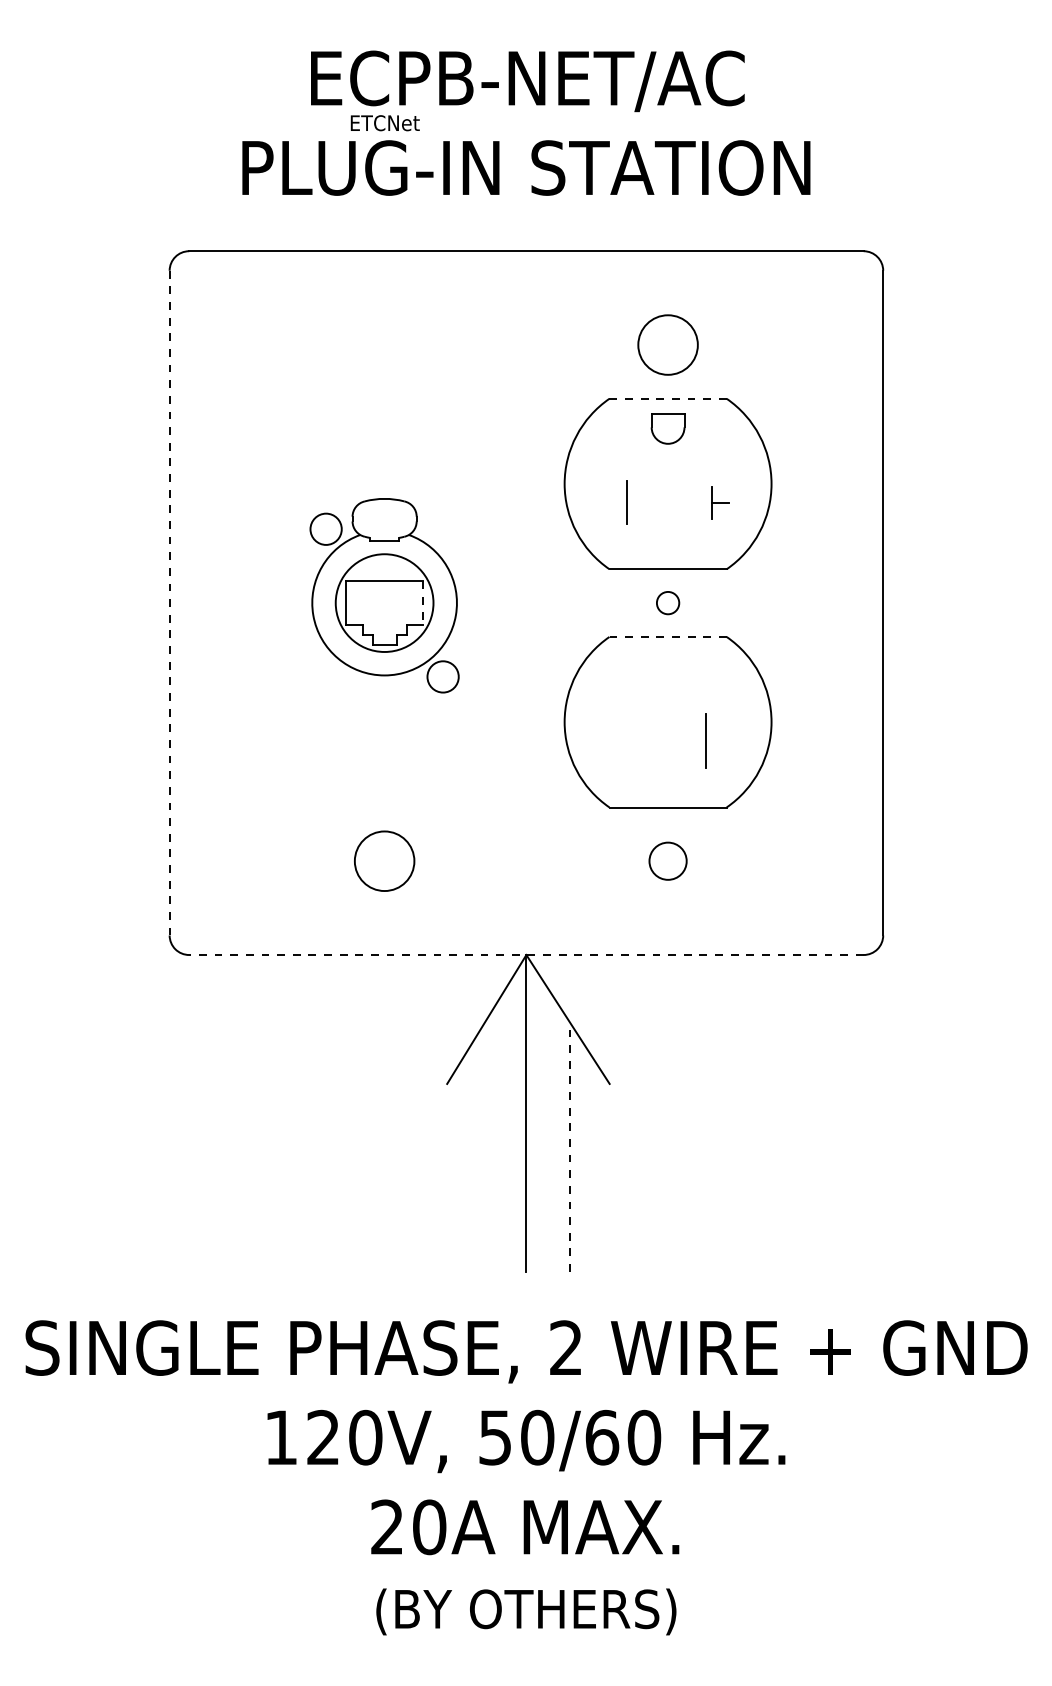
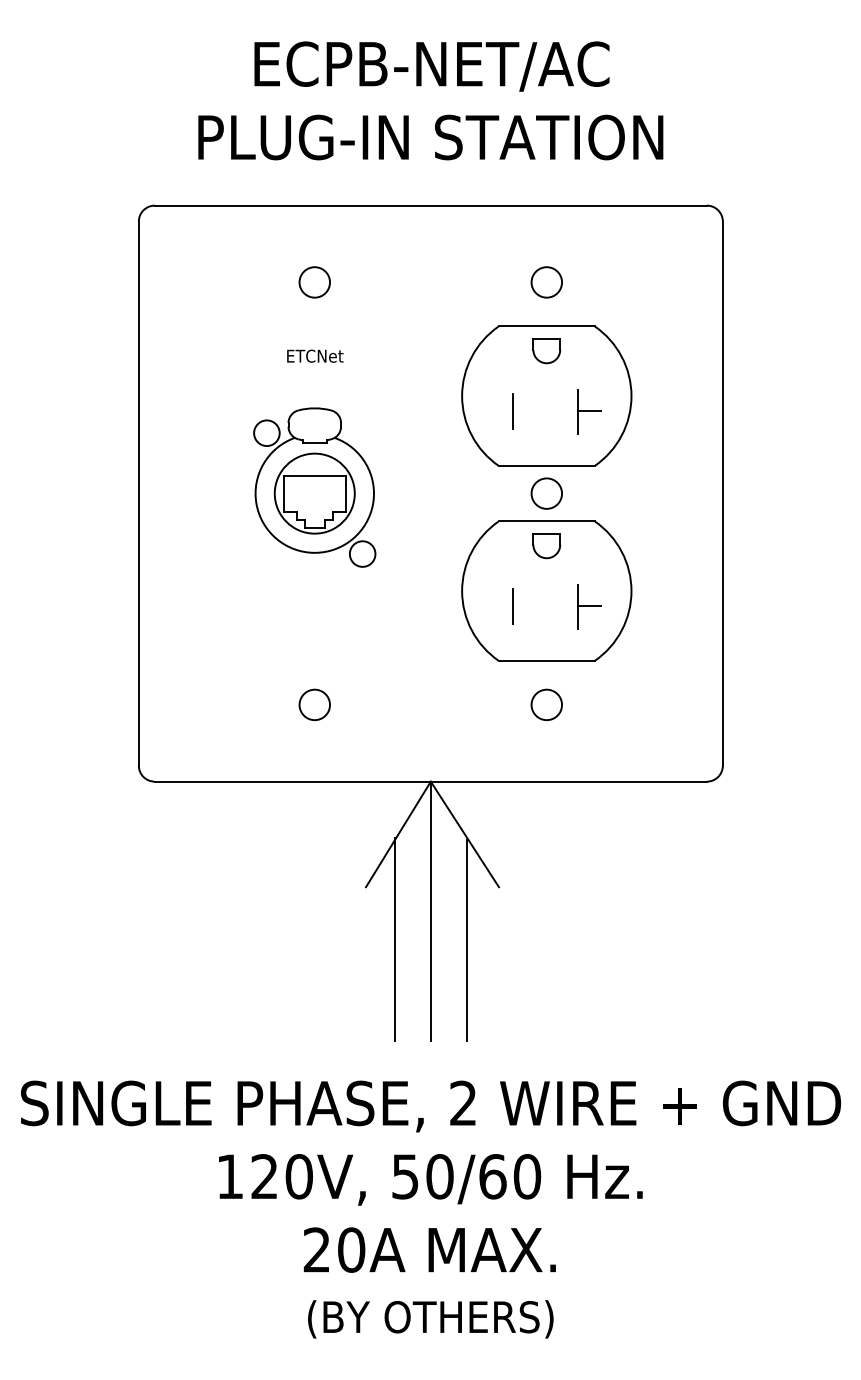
text: (384, 123) -> (314, 356), moved
circle: (384, 344) -> (314, 281), added
circle: (667, 344) -> (546, 281), size x0.62
line: (668, 398) -> (547, 326), dashed -> solid
part: (720, 502) -> (589, 411), size x1.67
line: (169, 602) -> (138, 493), dashed -> solid
circle: (667, 602) -> (546, 493), size x1.67
line: (422, 603) -> (345, 493), dashed -> solid
line: (668, 636) -> (547, 520), dashed -> solid
part: (667, 667) -> (546, 546), added
line: (627, 740) -> (513, 606), added
line: (719, 740) -> (588, 606), added
circle: (384, 860) -> (314, 704), size x0.62
line: (525, 955) -> (430, 782), dashed -> solid
line: (482, 1147) -> (394, 939), added
line: (570, 1148) -> (466, 940), dashed -> solid

